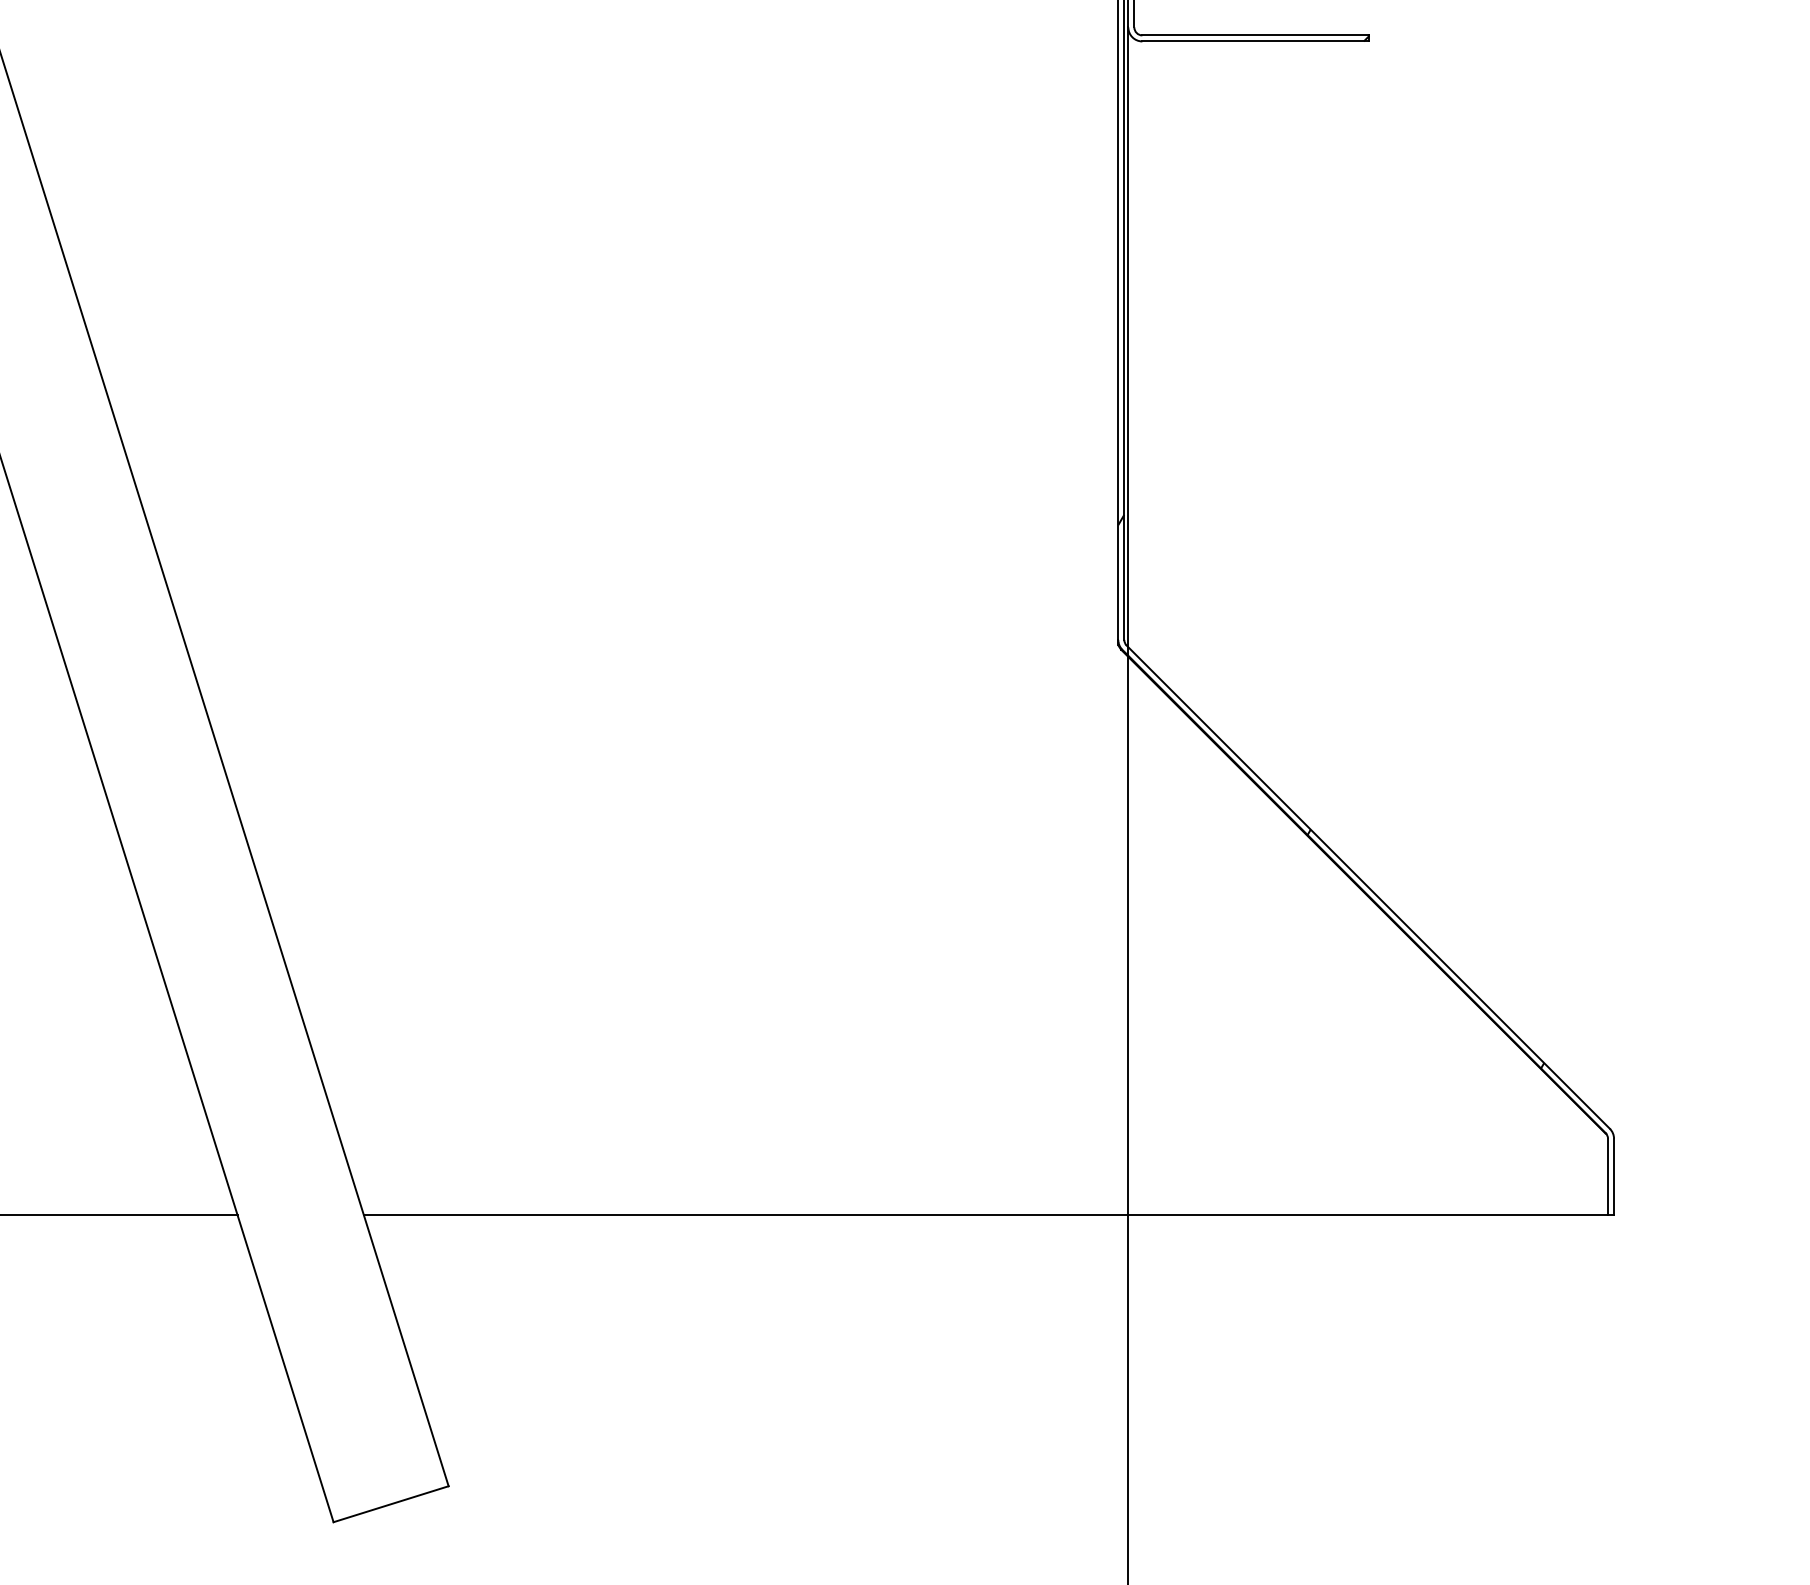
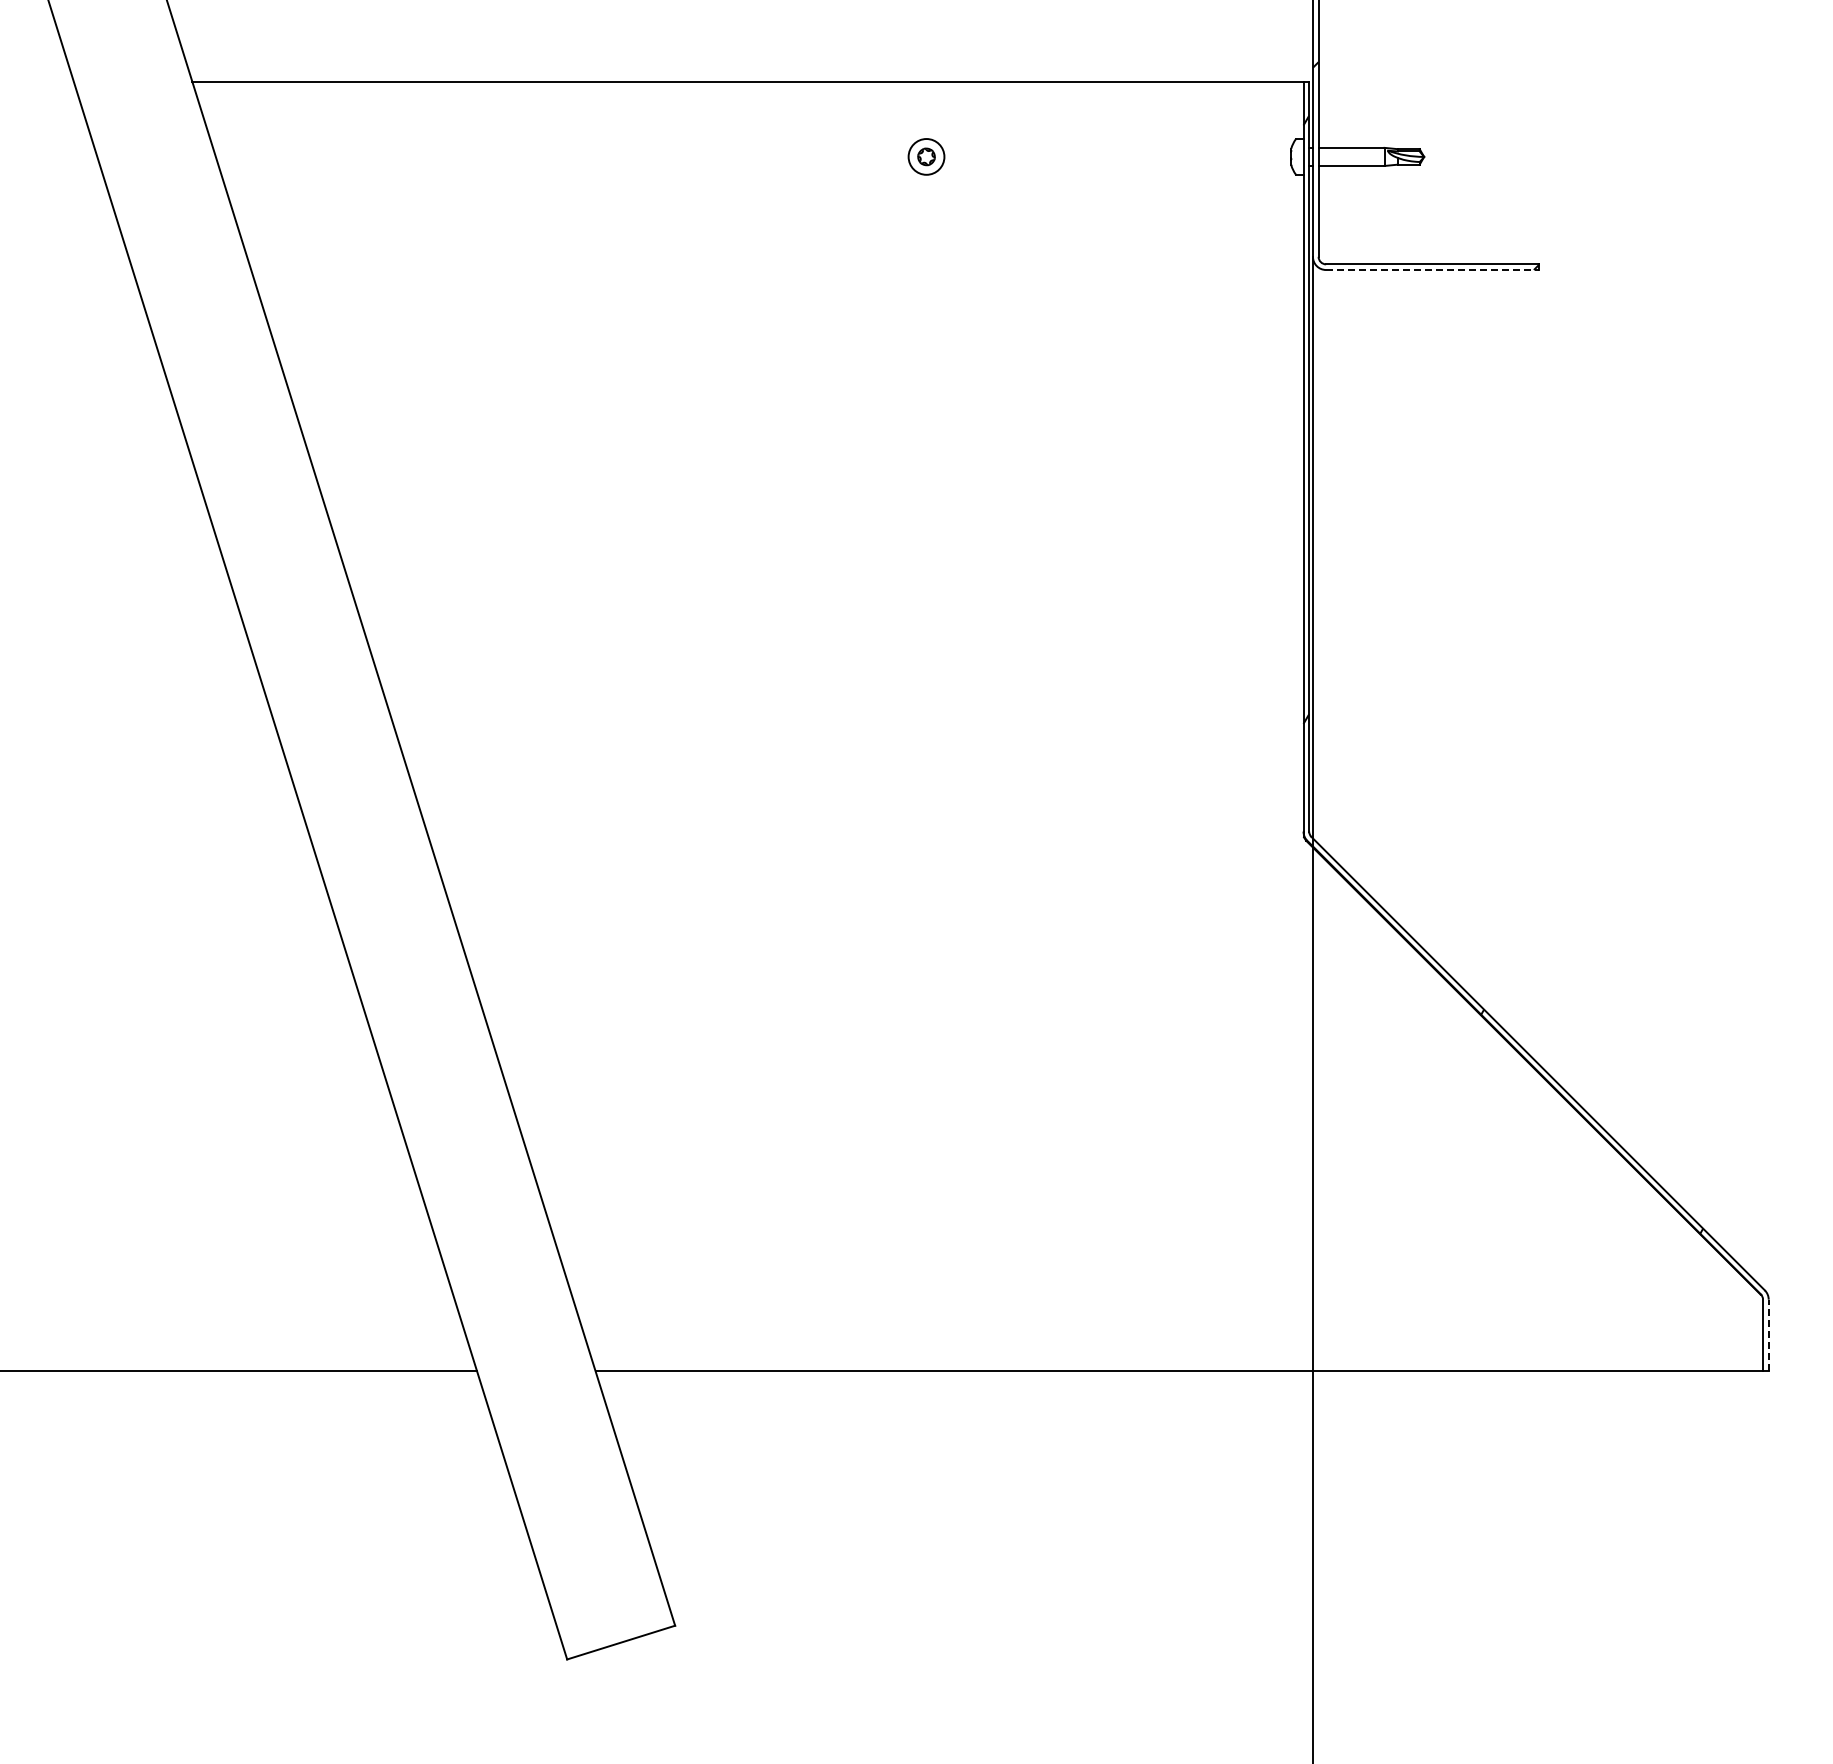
line: (1256, 41) -> (1433, 270), solid -> dashed
line: (1613, 1176) -> (1768, 1335), solid -> dashed

